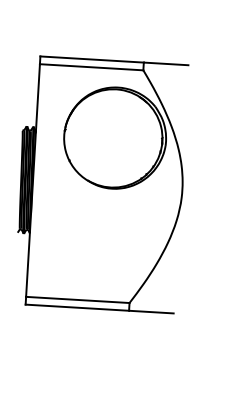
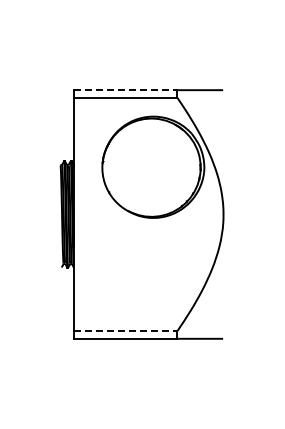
line: (91, 59) -> (125, 90), solid -> dashed
line: (77, 300) -> (125, 331), solid -> dashed

